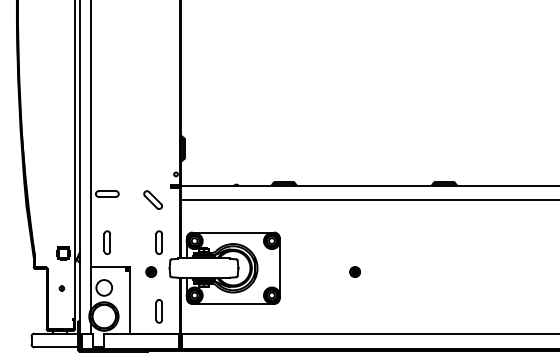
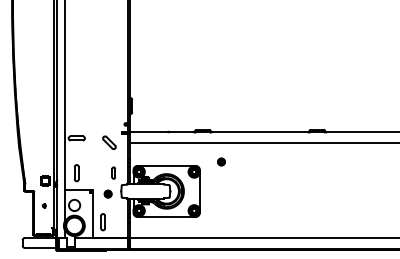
part: (158, 242) -> (113, 173), size x0.7
part: (354, 271) -> (221, 161), moved
part: (158, 311) -> (102, 222), moved

